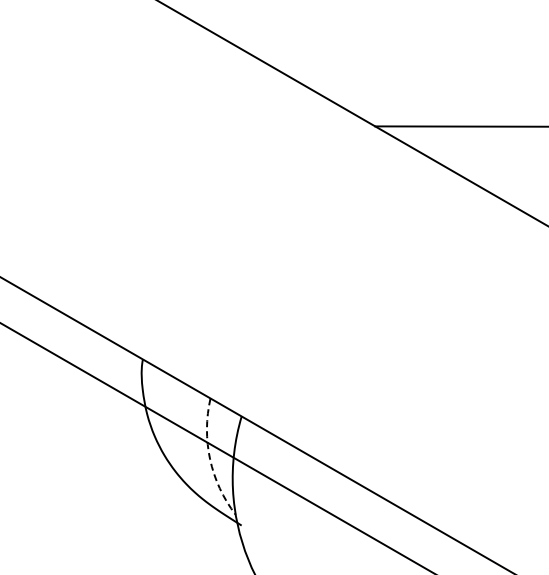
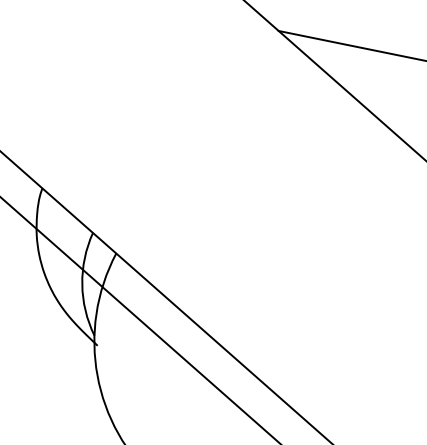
arc: (210, 459) -> (82, 284), dashed -> solid

